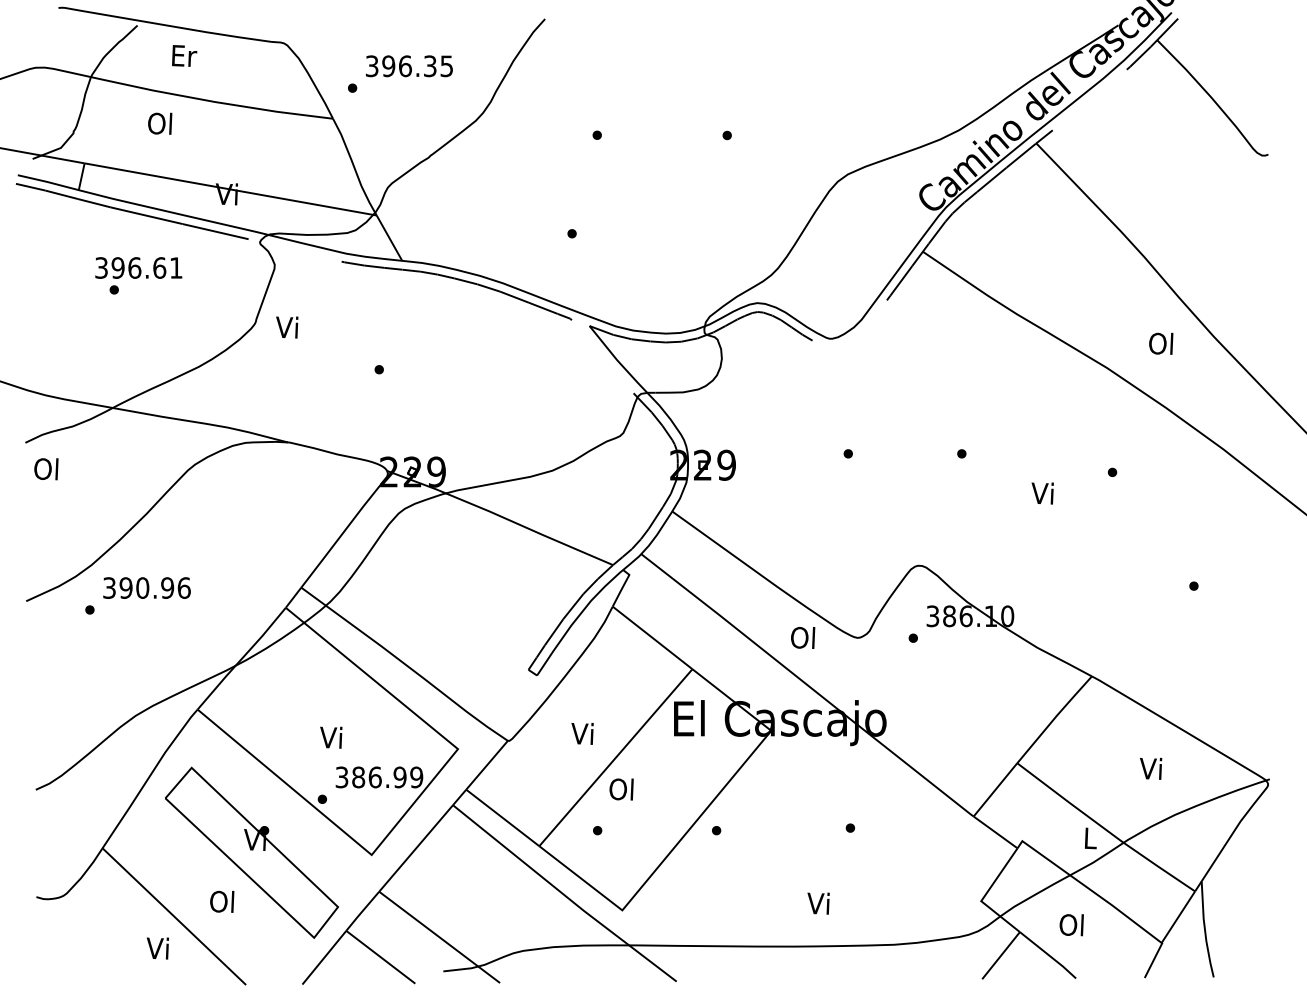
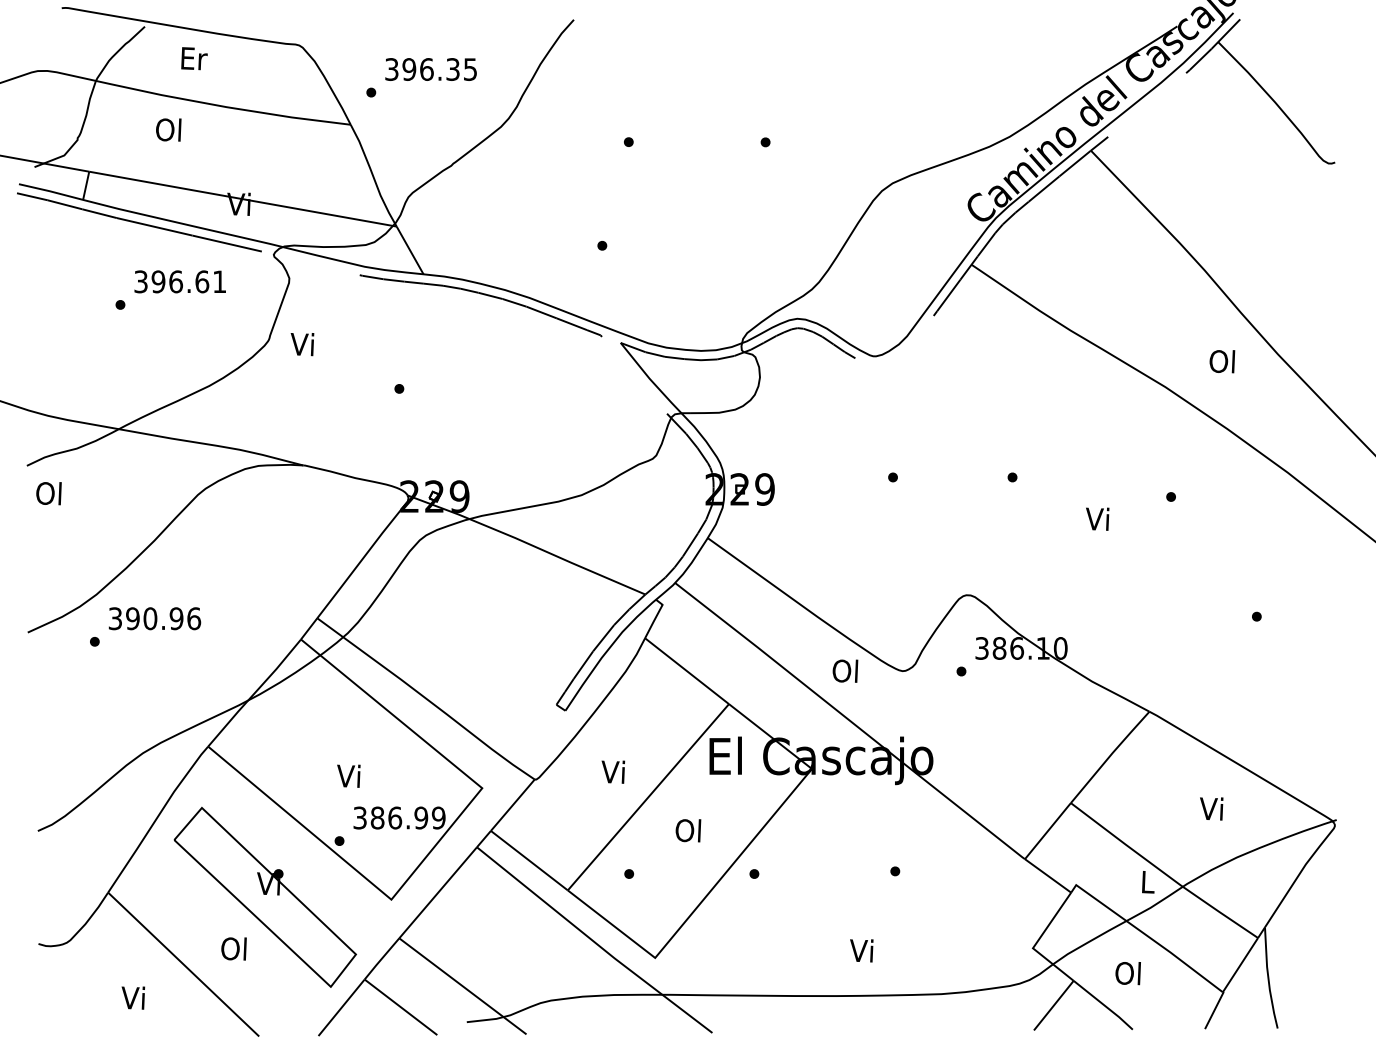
text: (138, 267) -> (179, 281), moved
text: (621, 789) -> (688, 830), moved
text: (158, 947) -> (133, 997), moved

